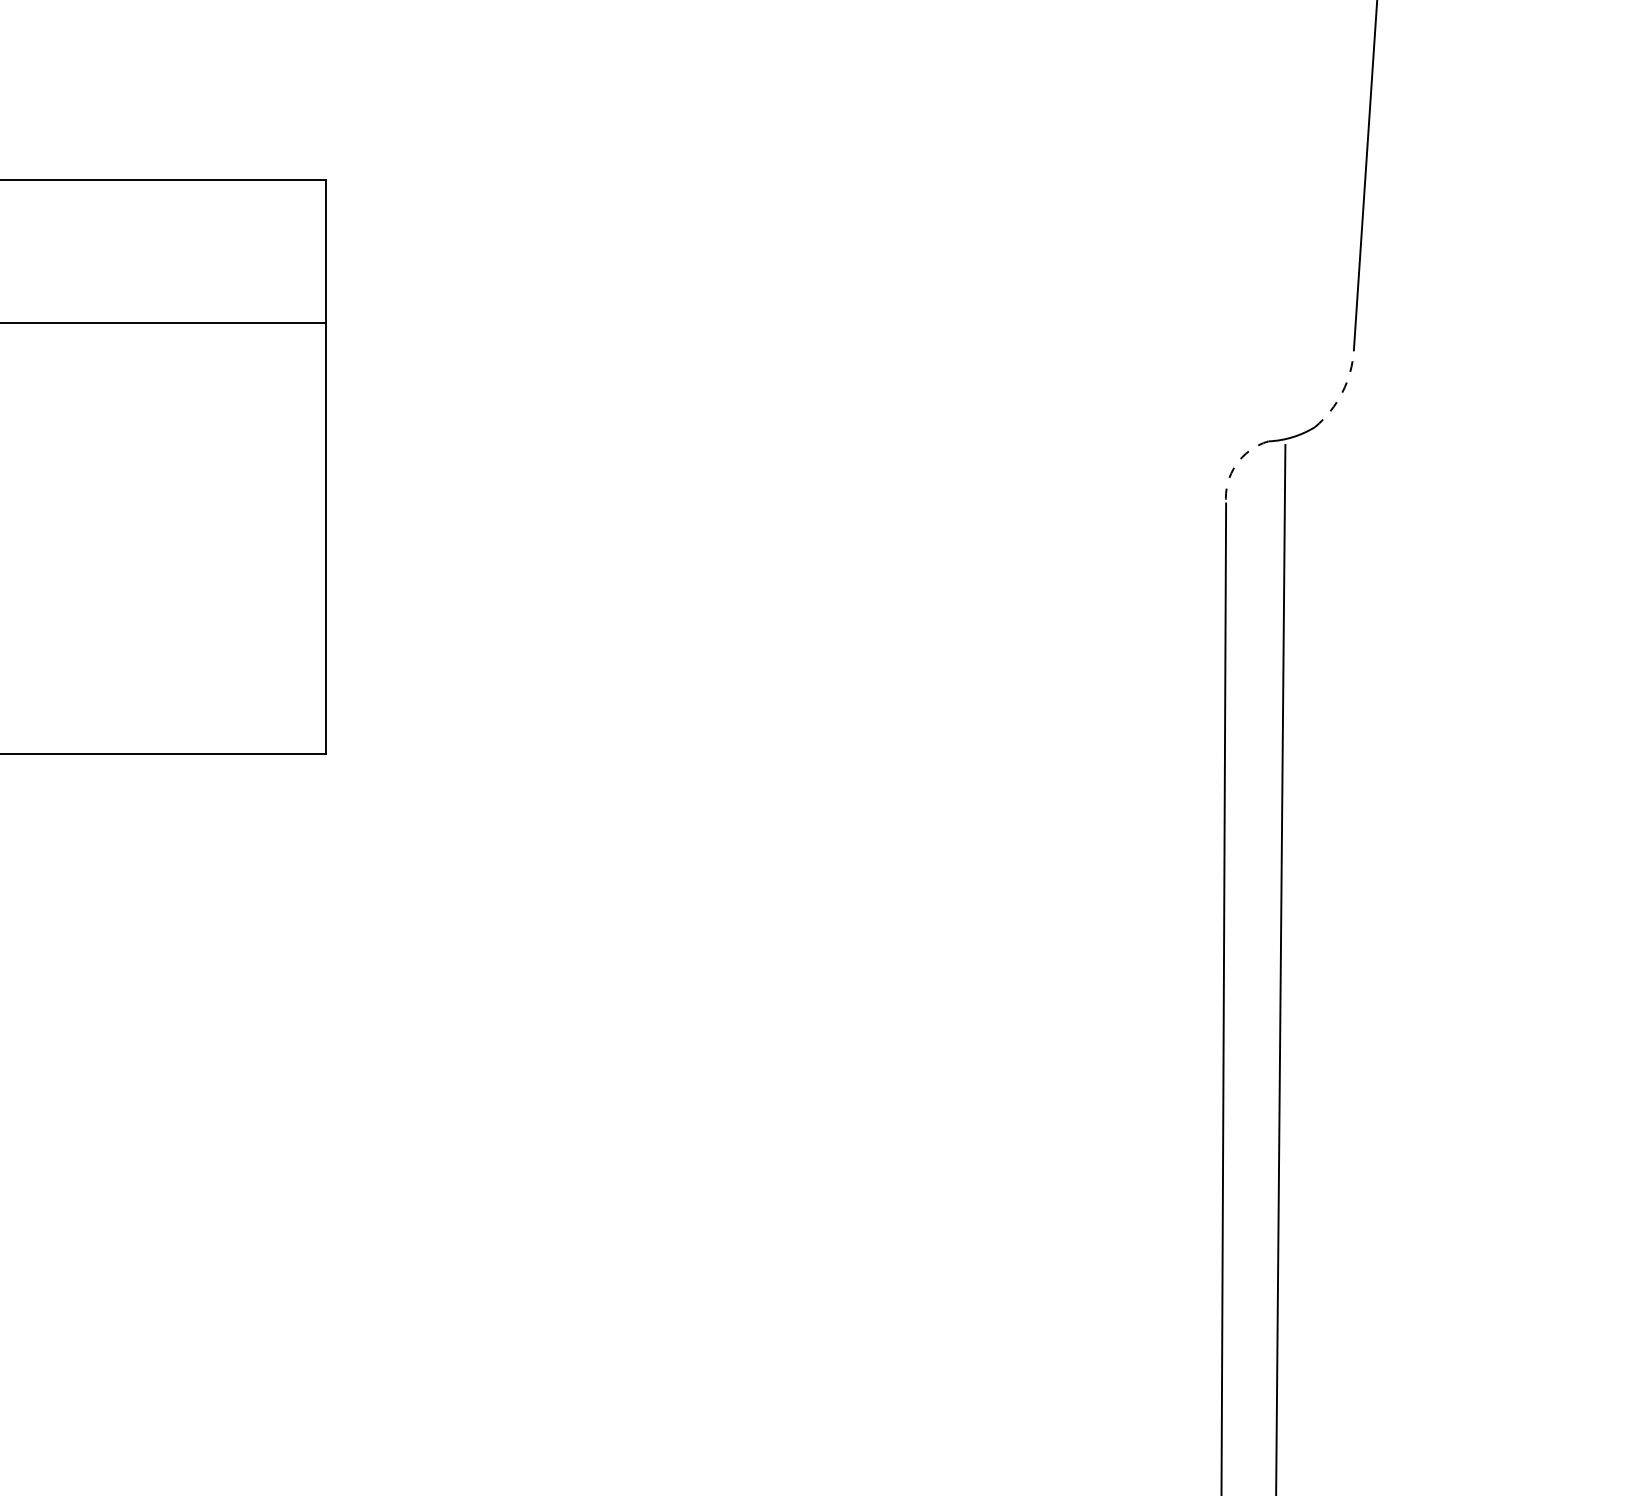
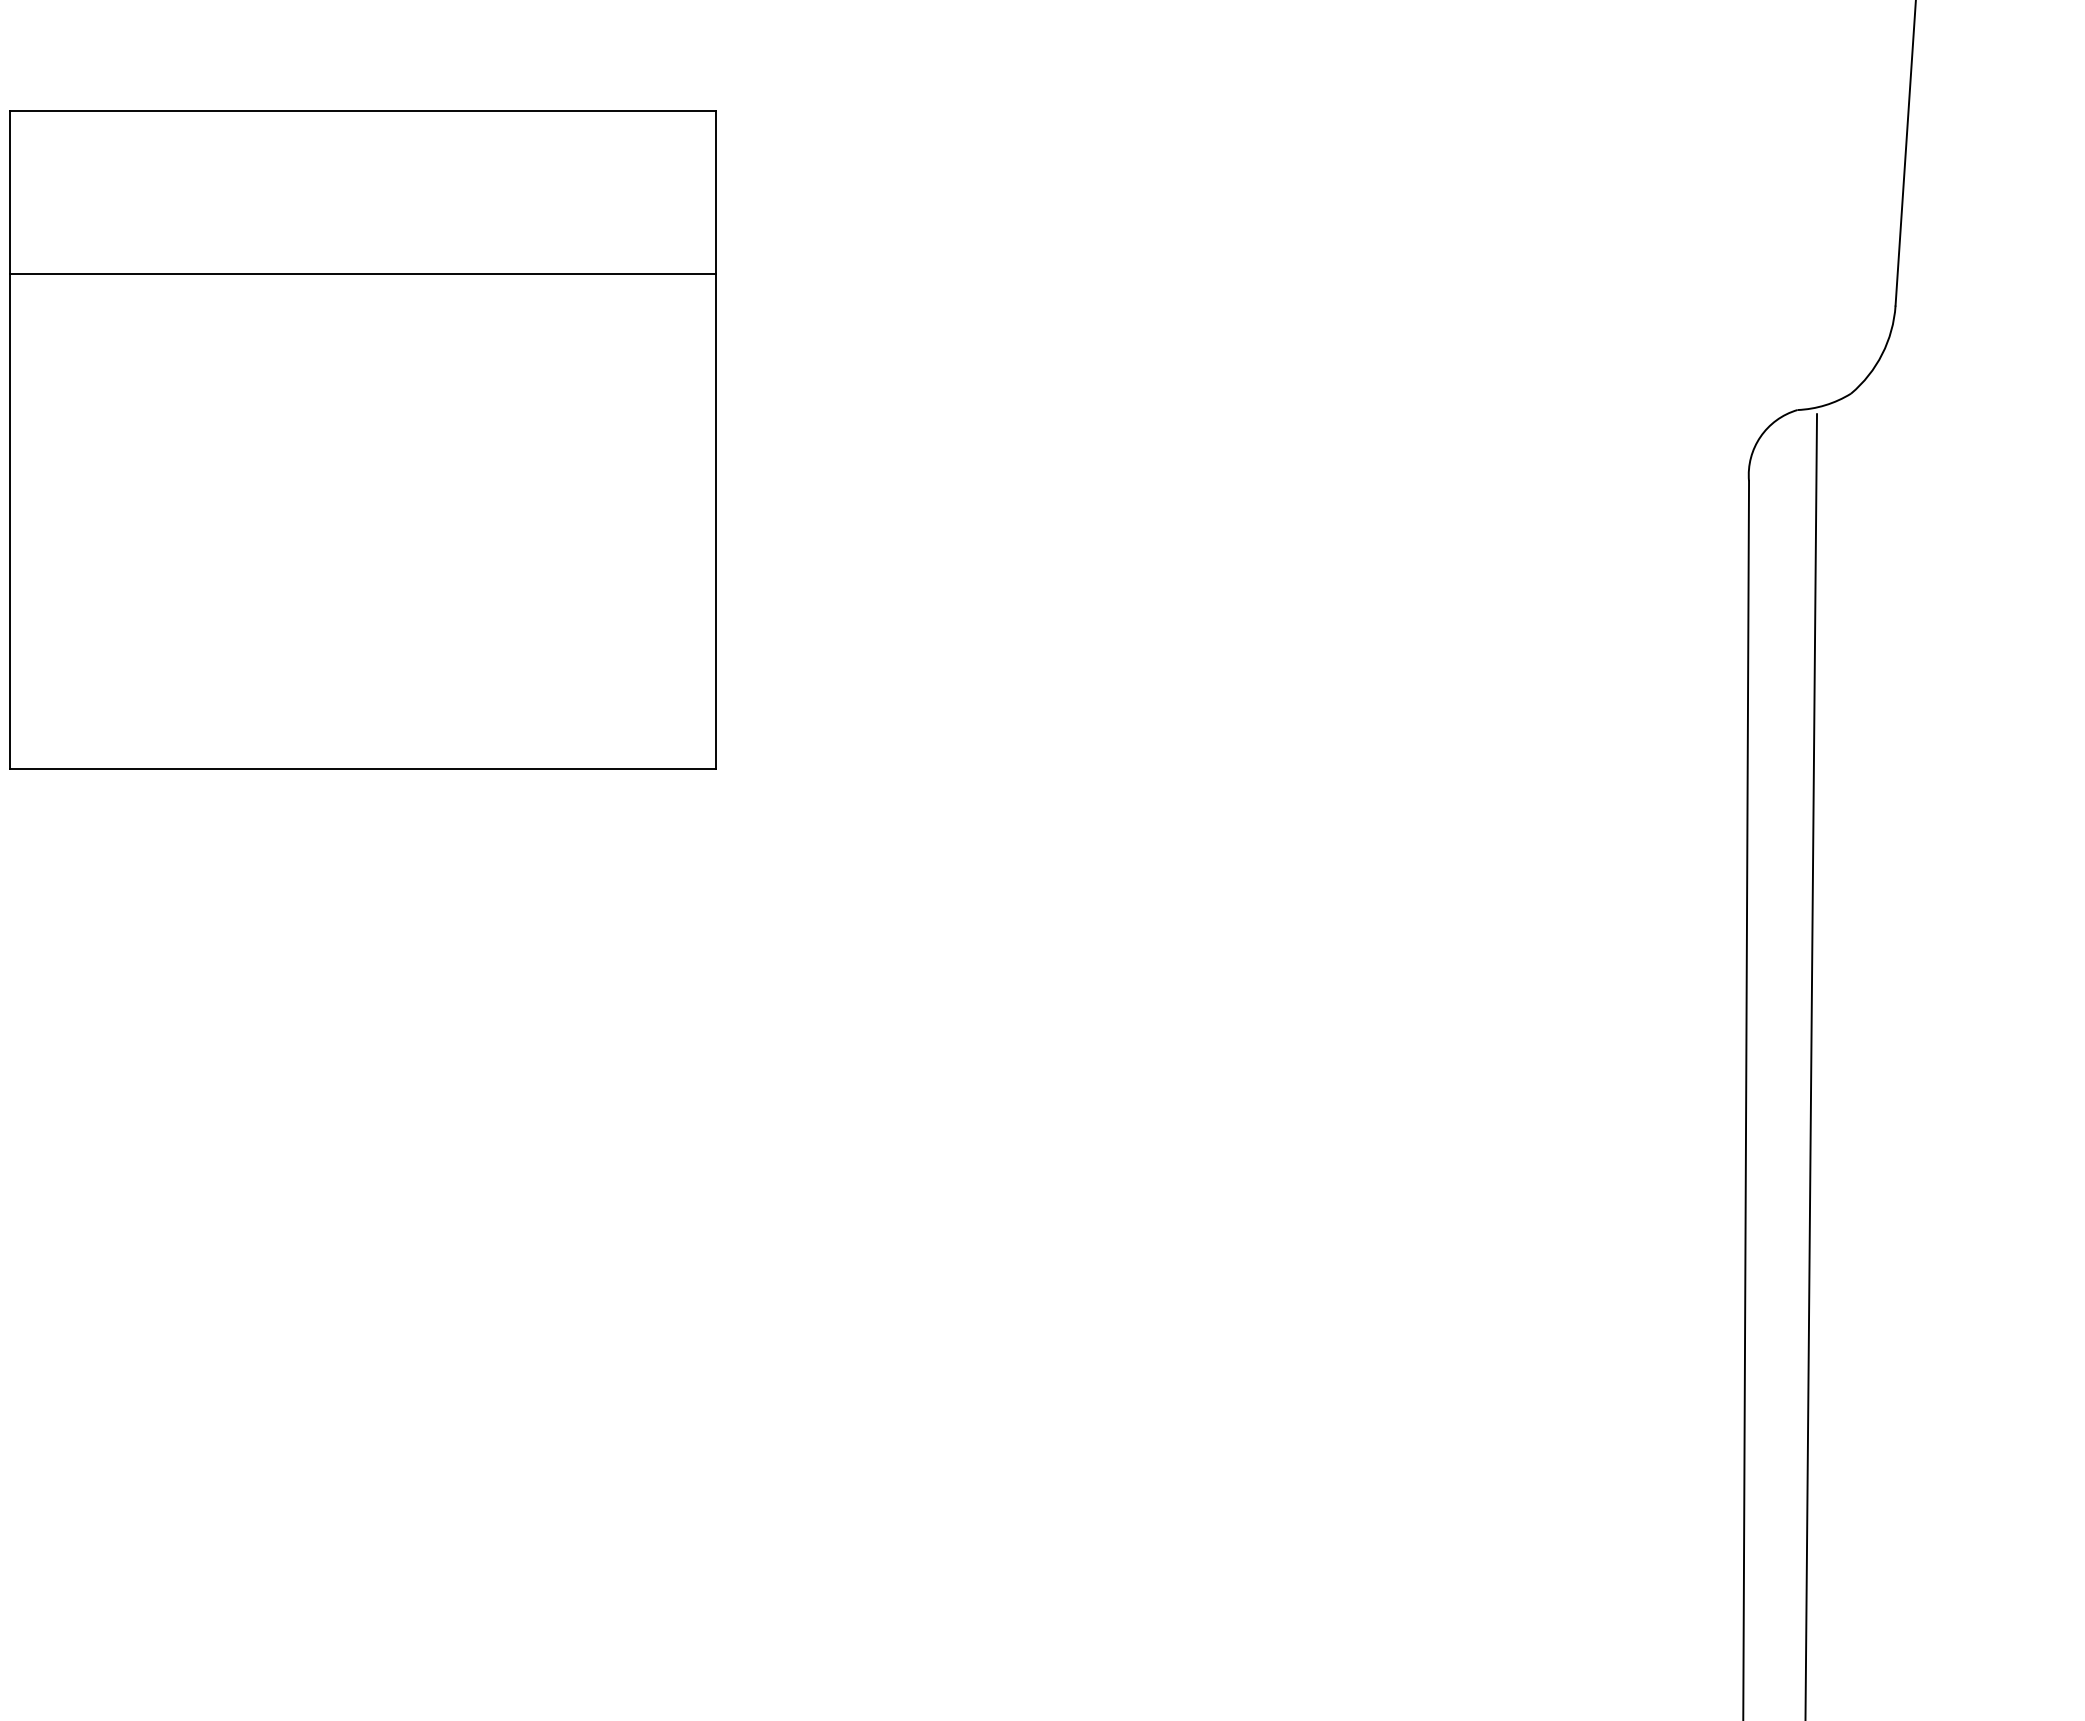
arc: (1342, 392) -> (1882, 354), dashed -> solid
arc: (1236, 464) -> (1760, 436), dashed -> solid

